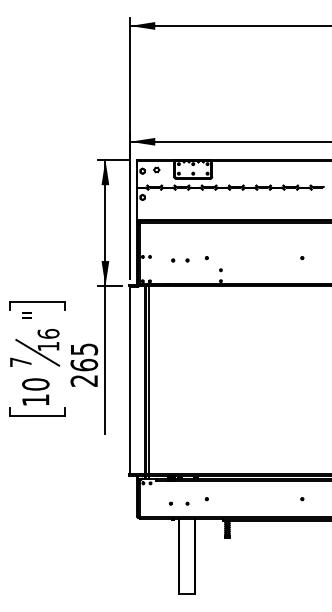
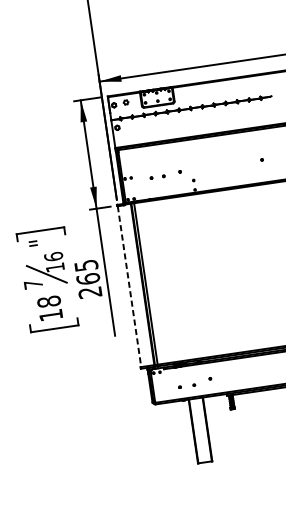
line: (130, 380) -> (129, 286), solid -> dashed
text: (35, 384) -> (48, 301), 10 -> 18

